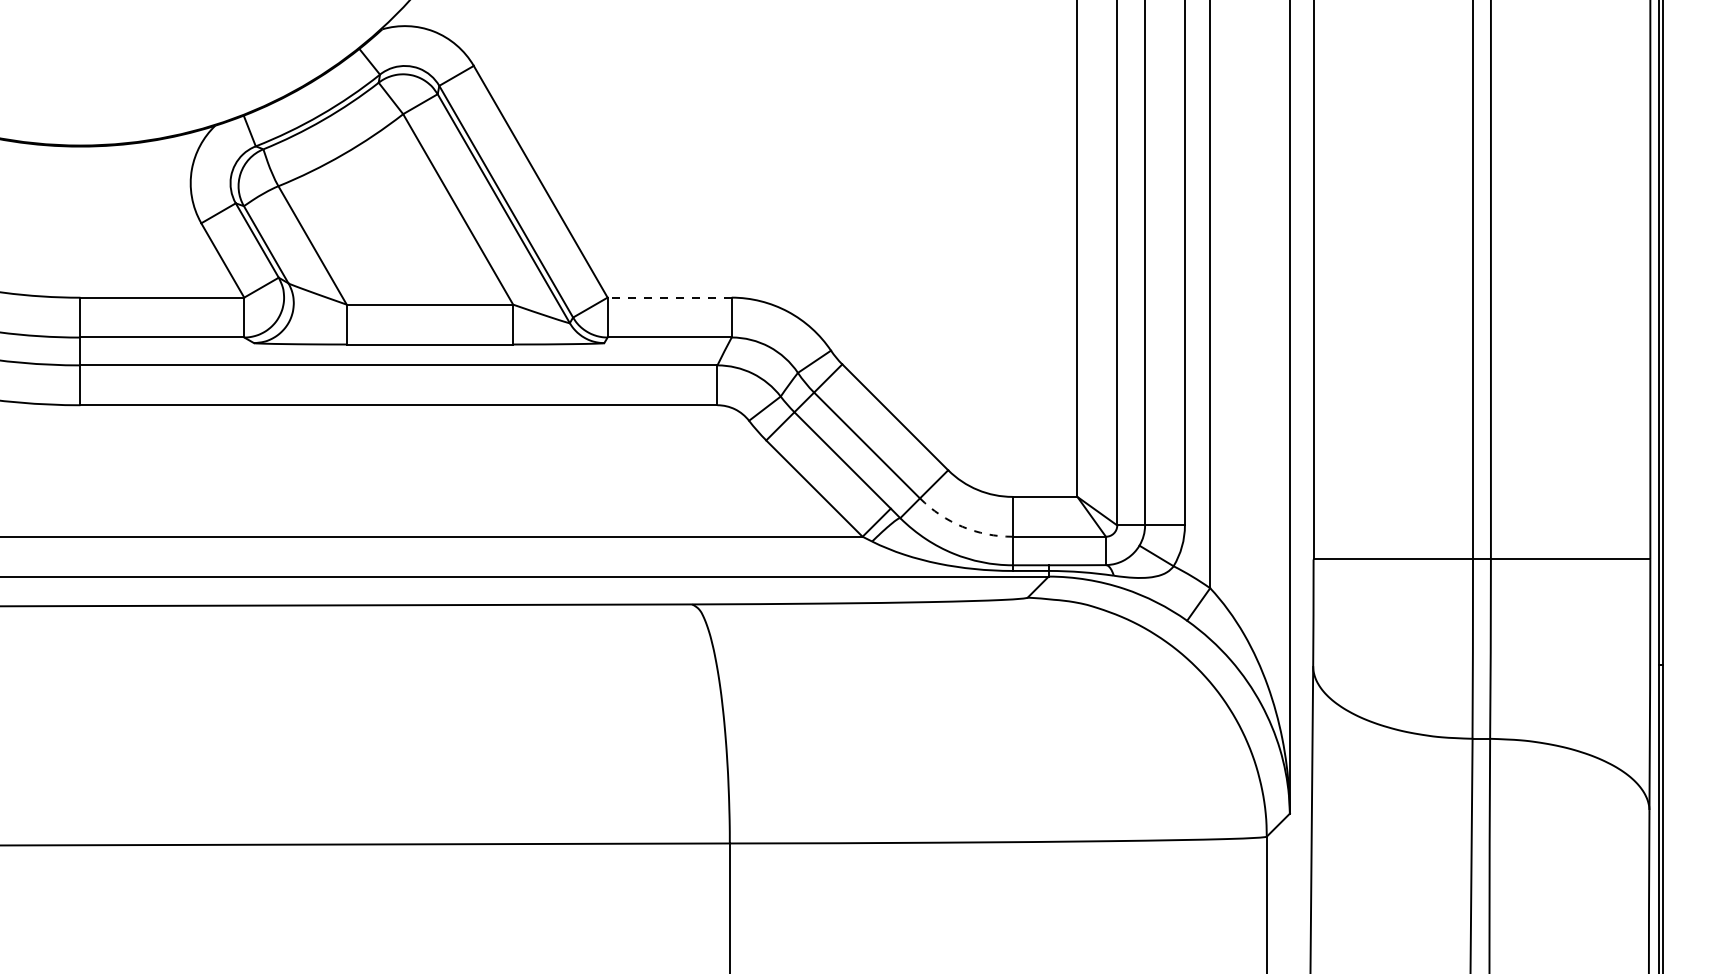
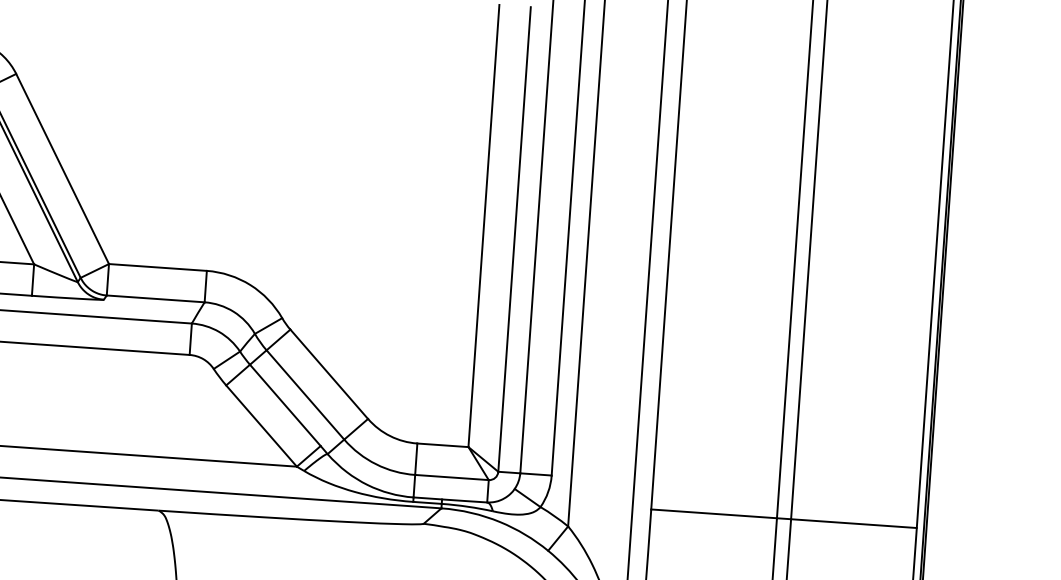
line: (669, 297) -> (157, 267), dashed -> solid
arc: (962, 526) -> (376, 464), dashed -> solid

